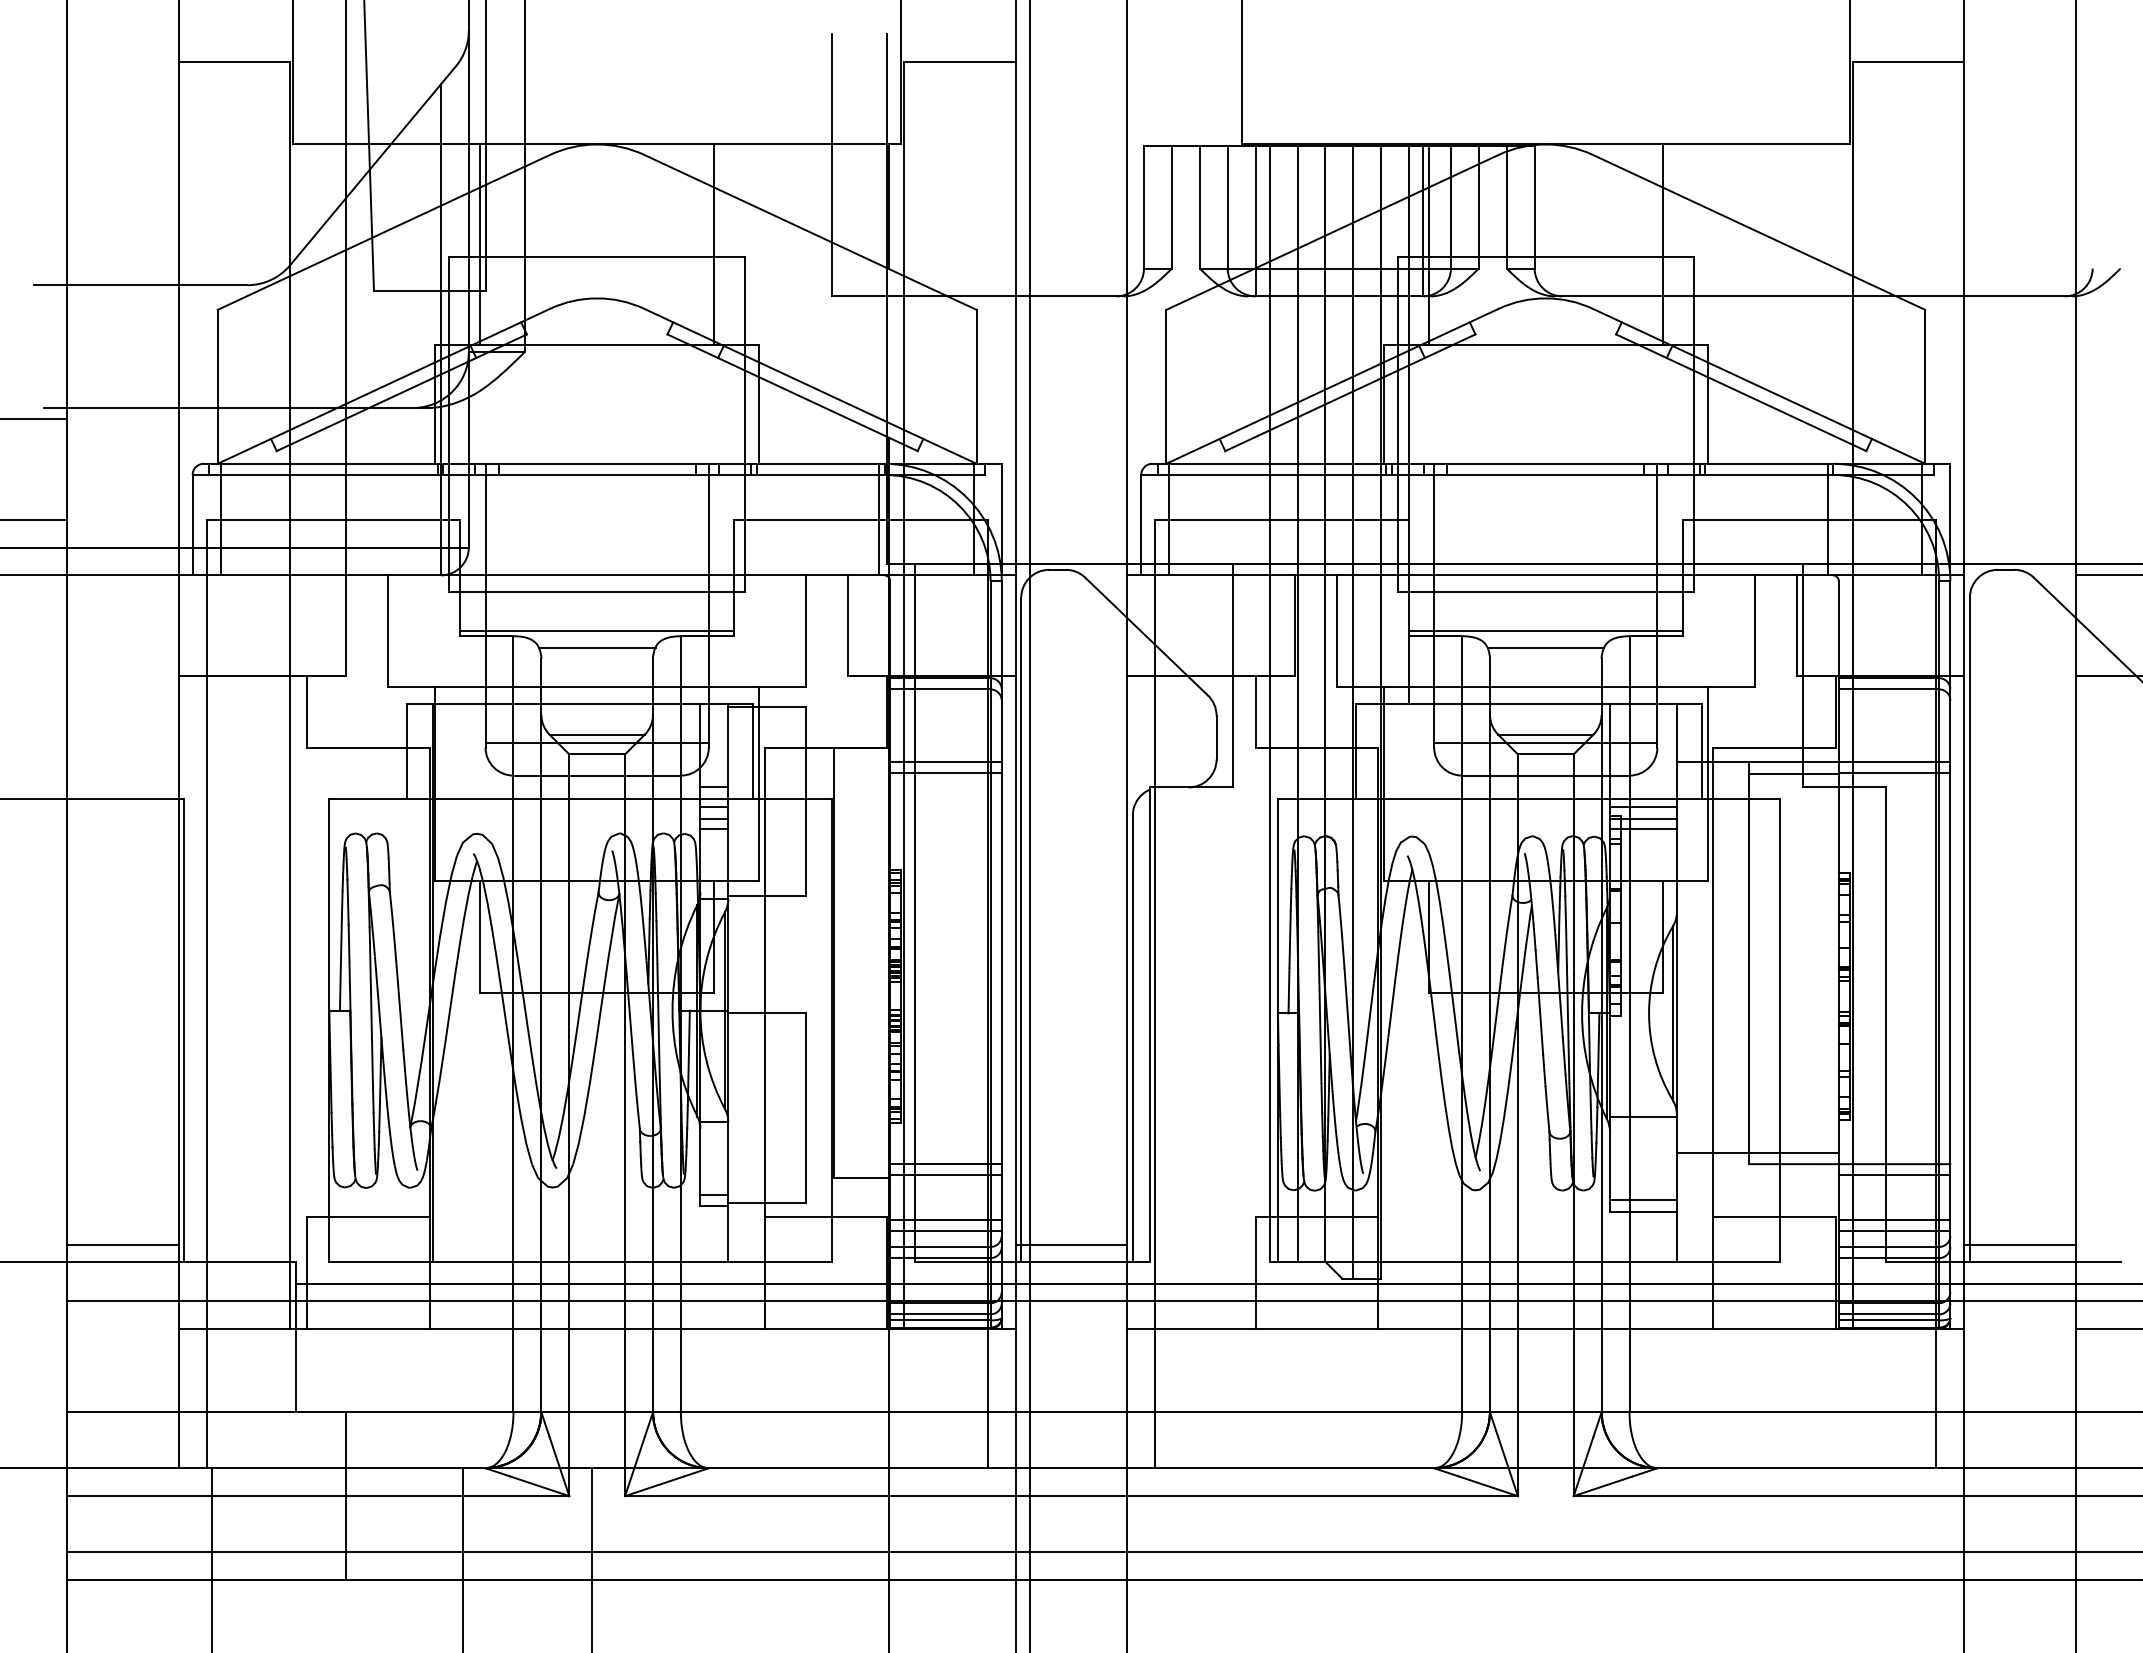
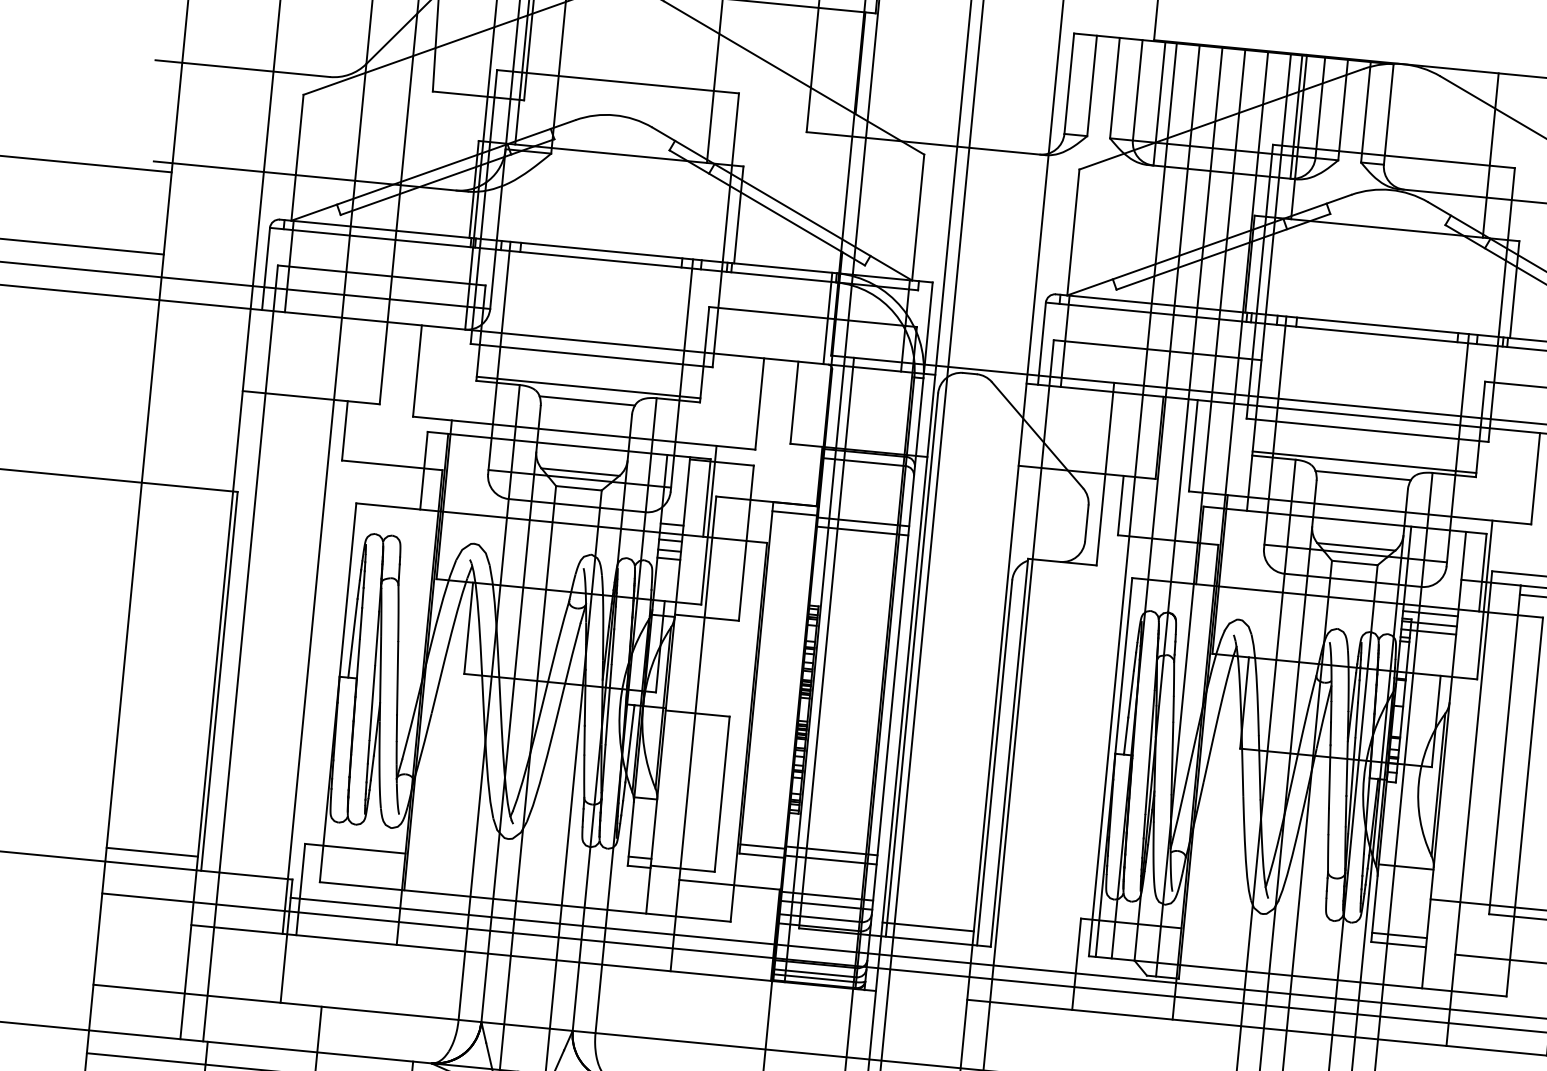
line: (862, 759) -> (795, 513), added
line: (862, 1166) -> (763, 846), added

